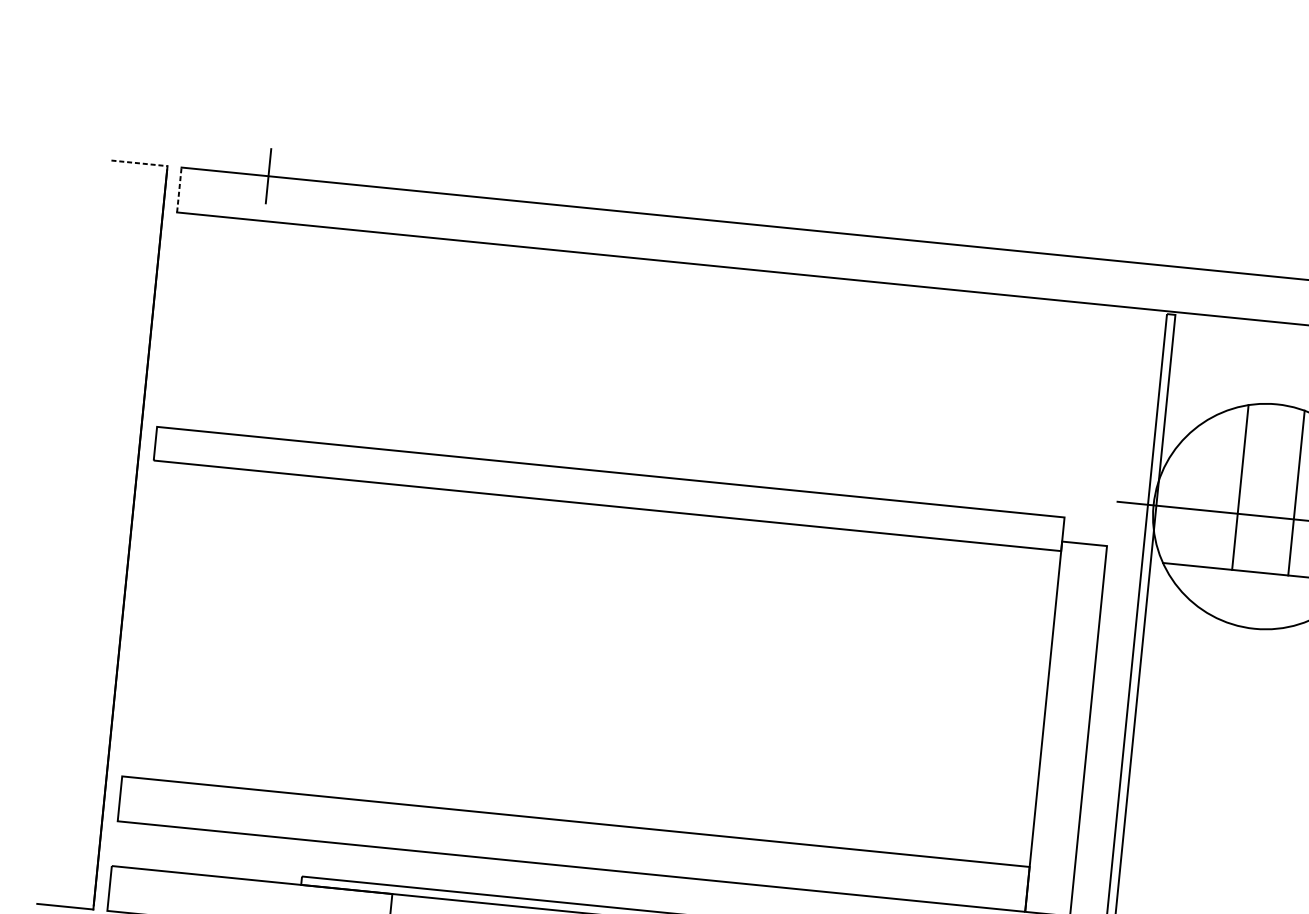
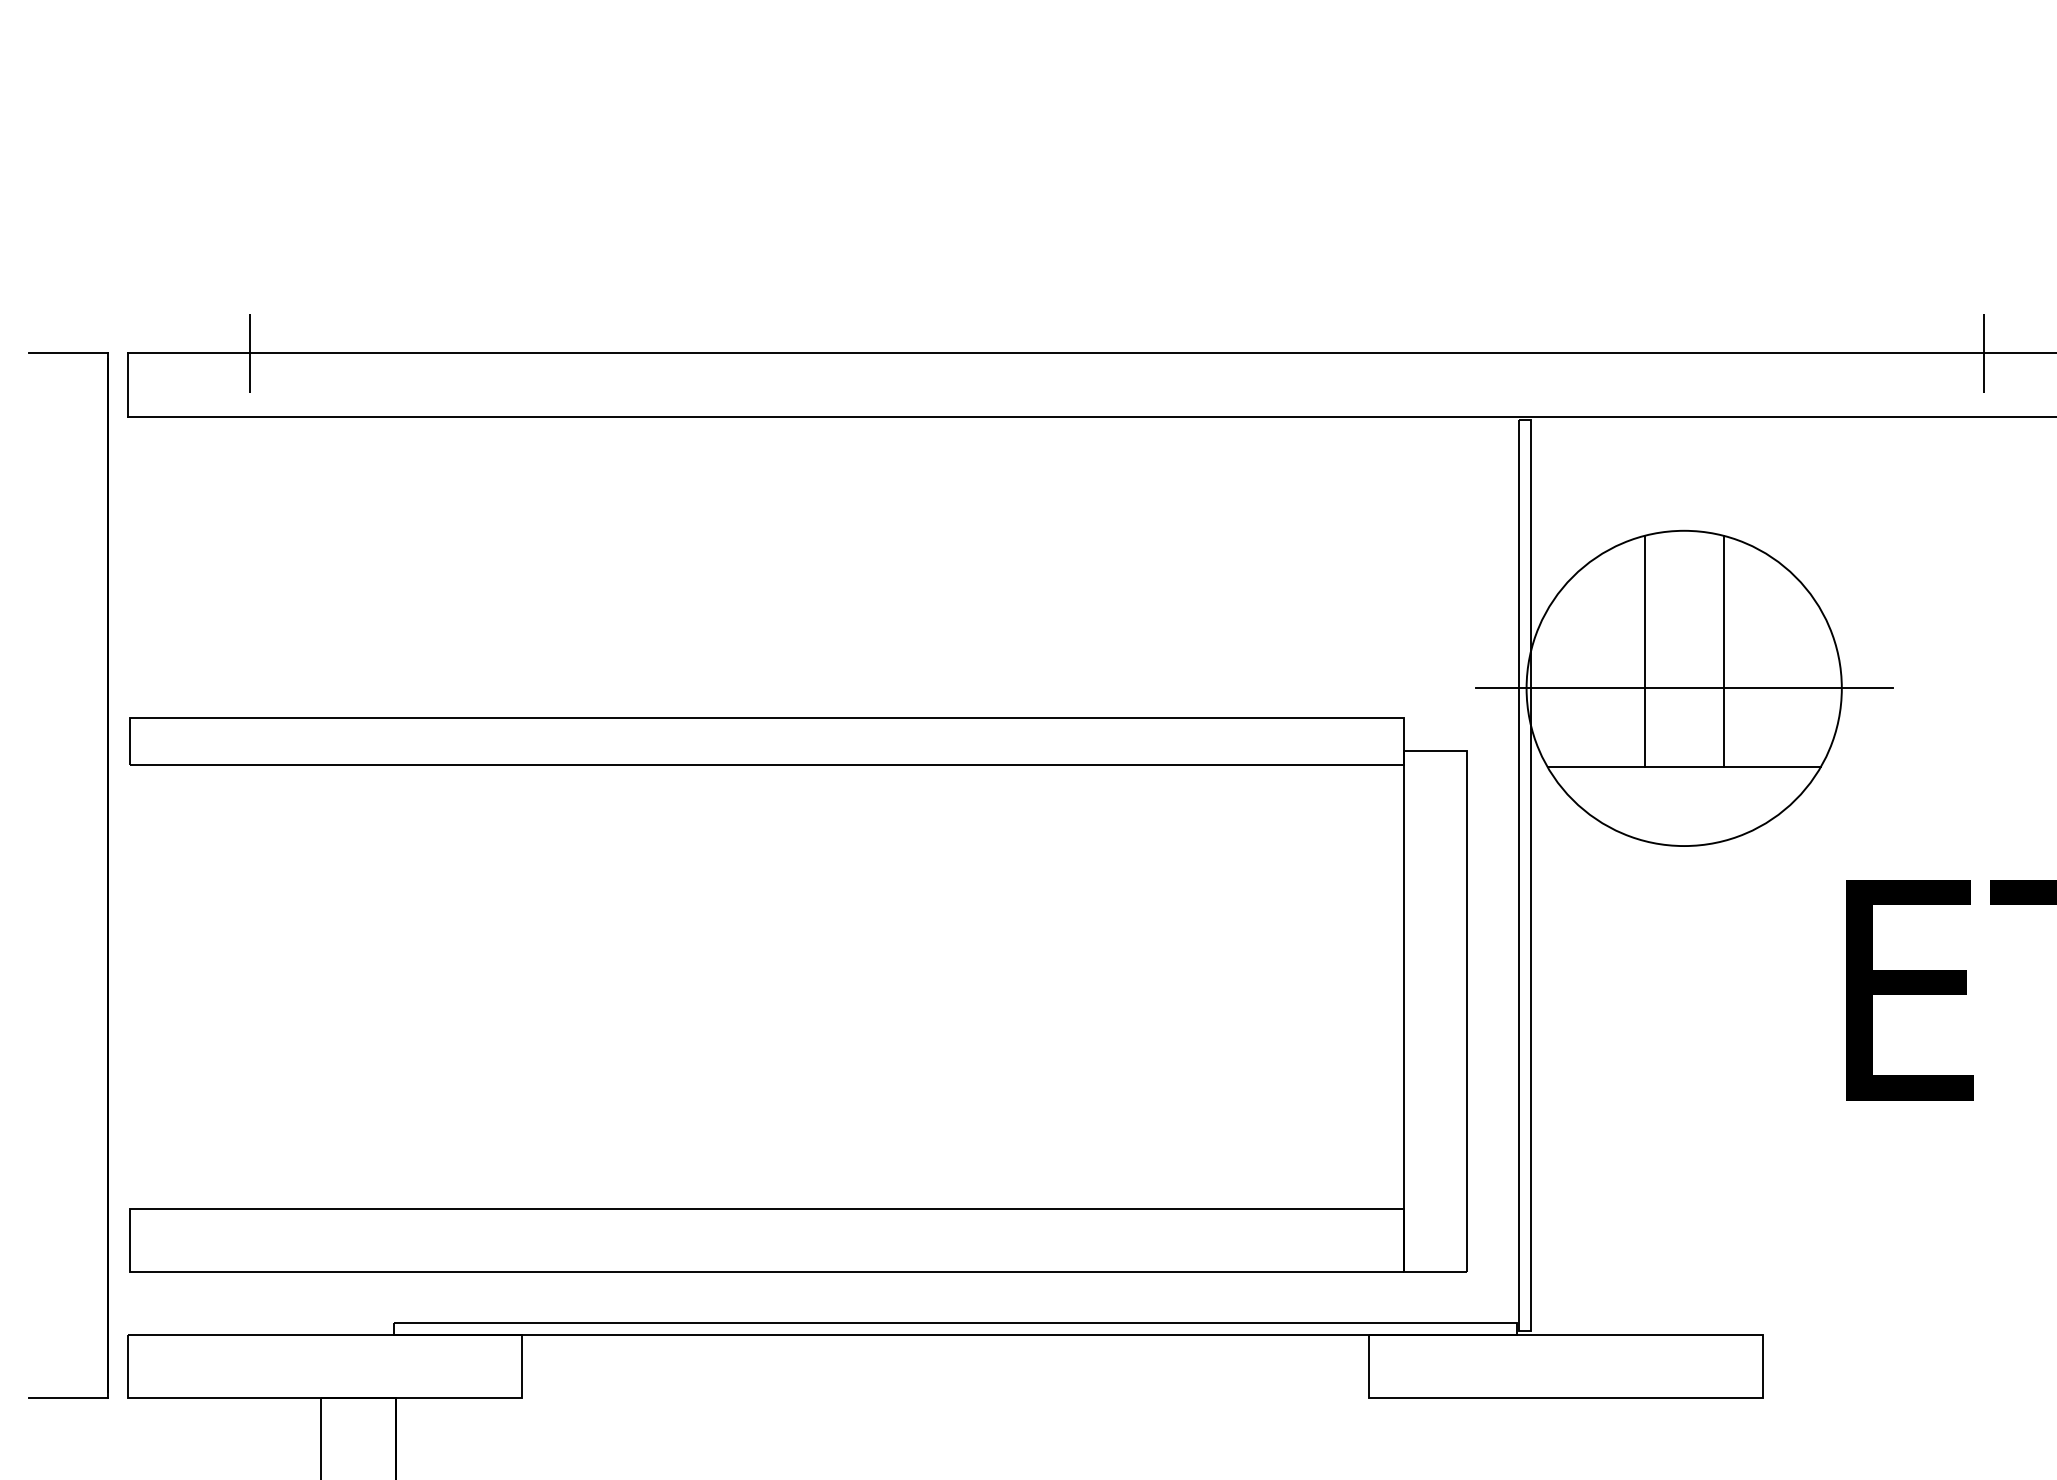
line: (140, 163) -> (69, 353), dashed -> solid
line: (179, 190) -> (127, 385), dashed -> solid

